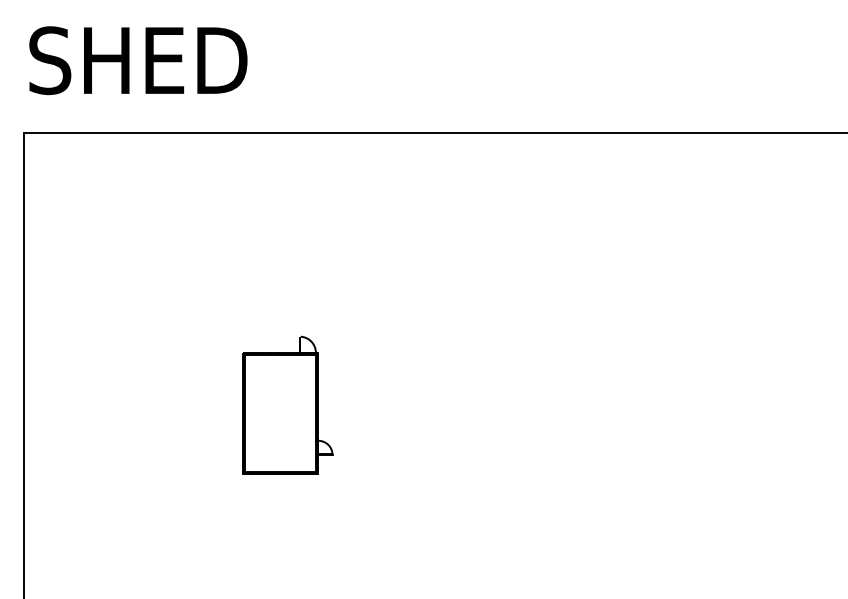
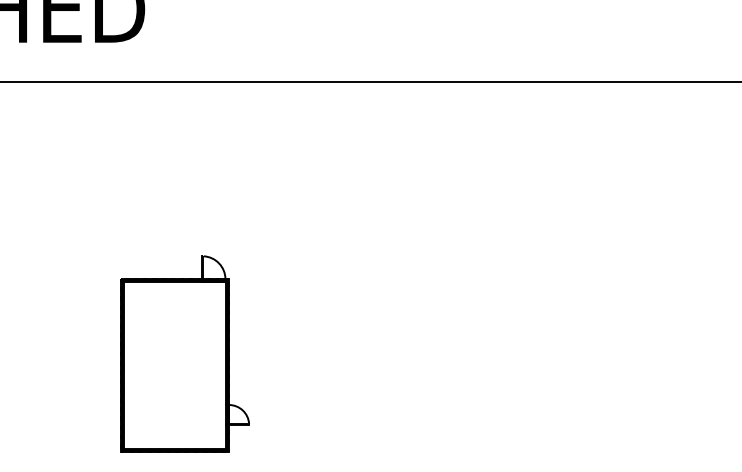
part: (287, 404) -> (185, 353), size x1.43

